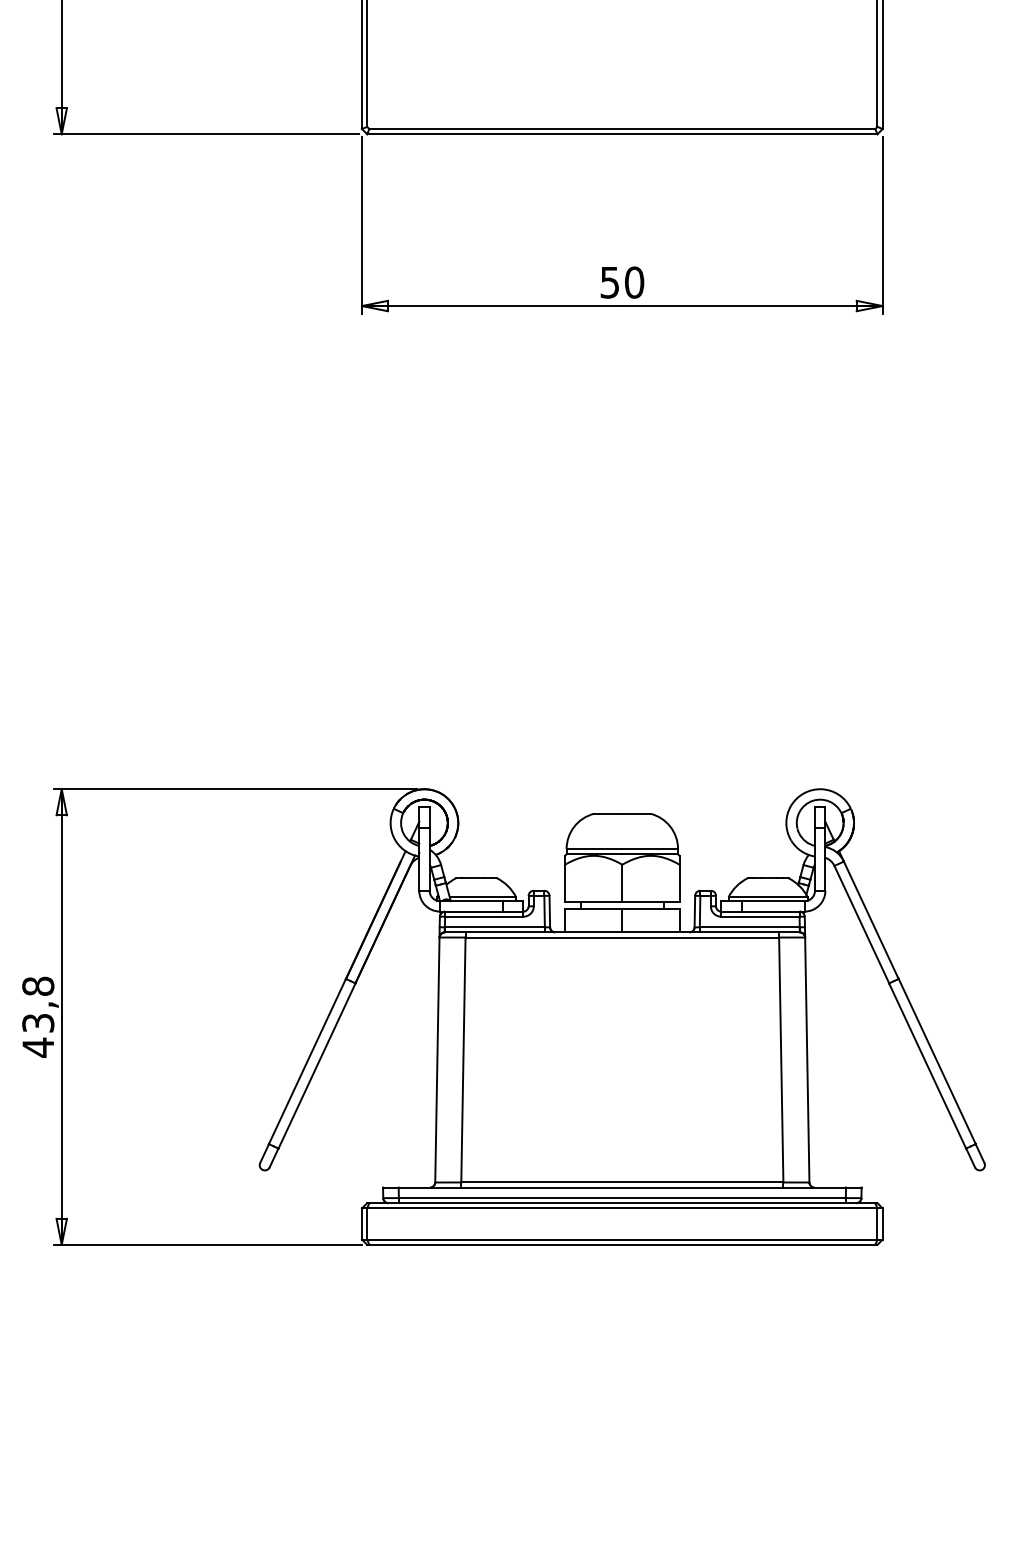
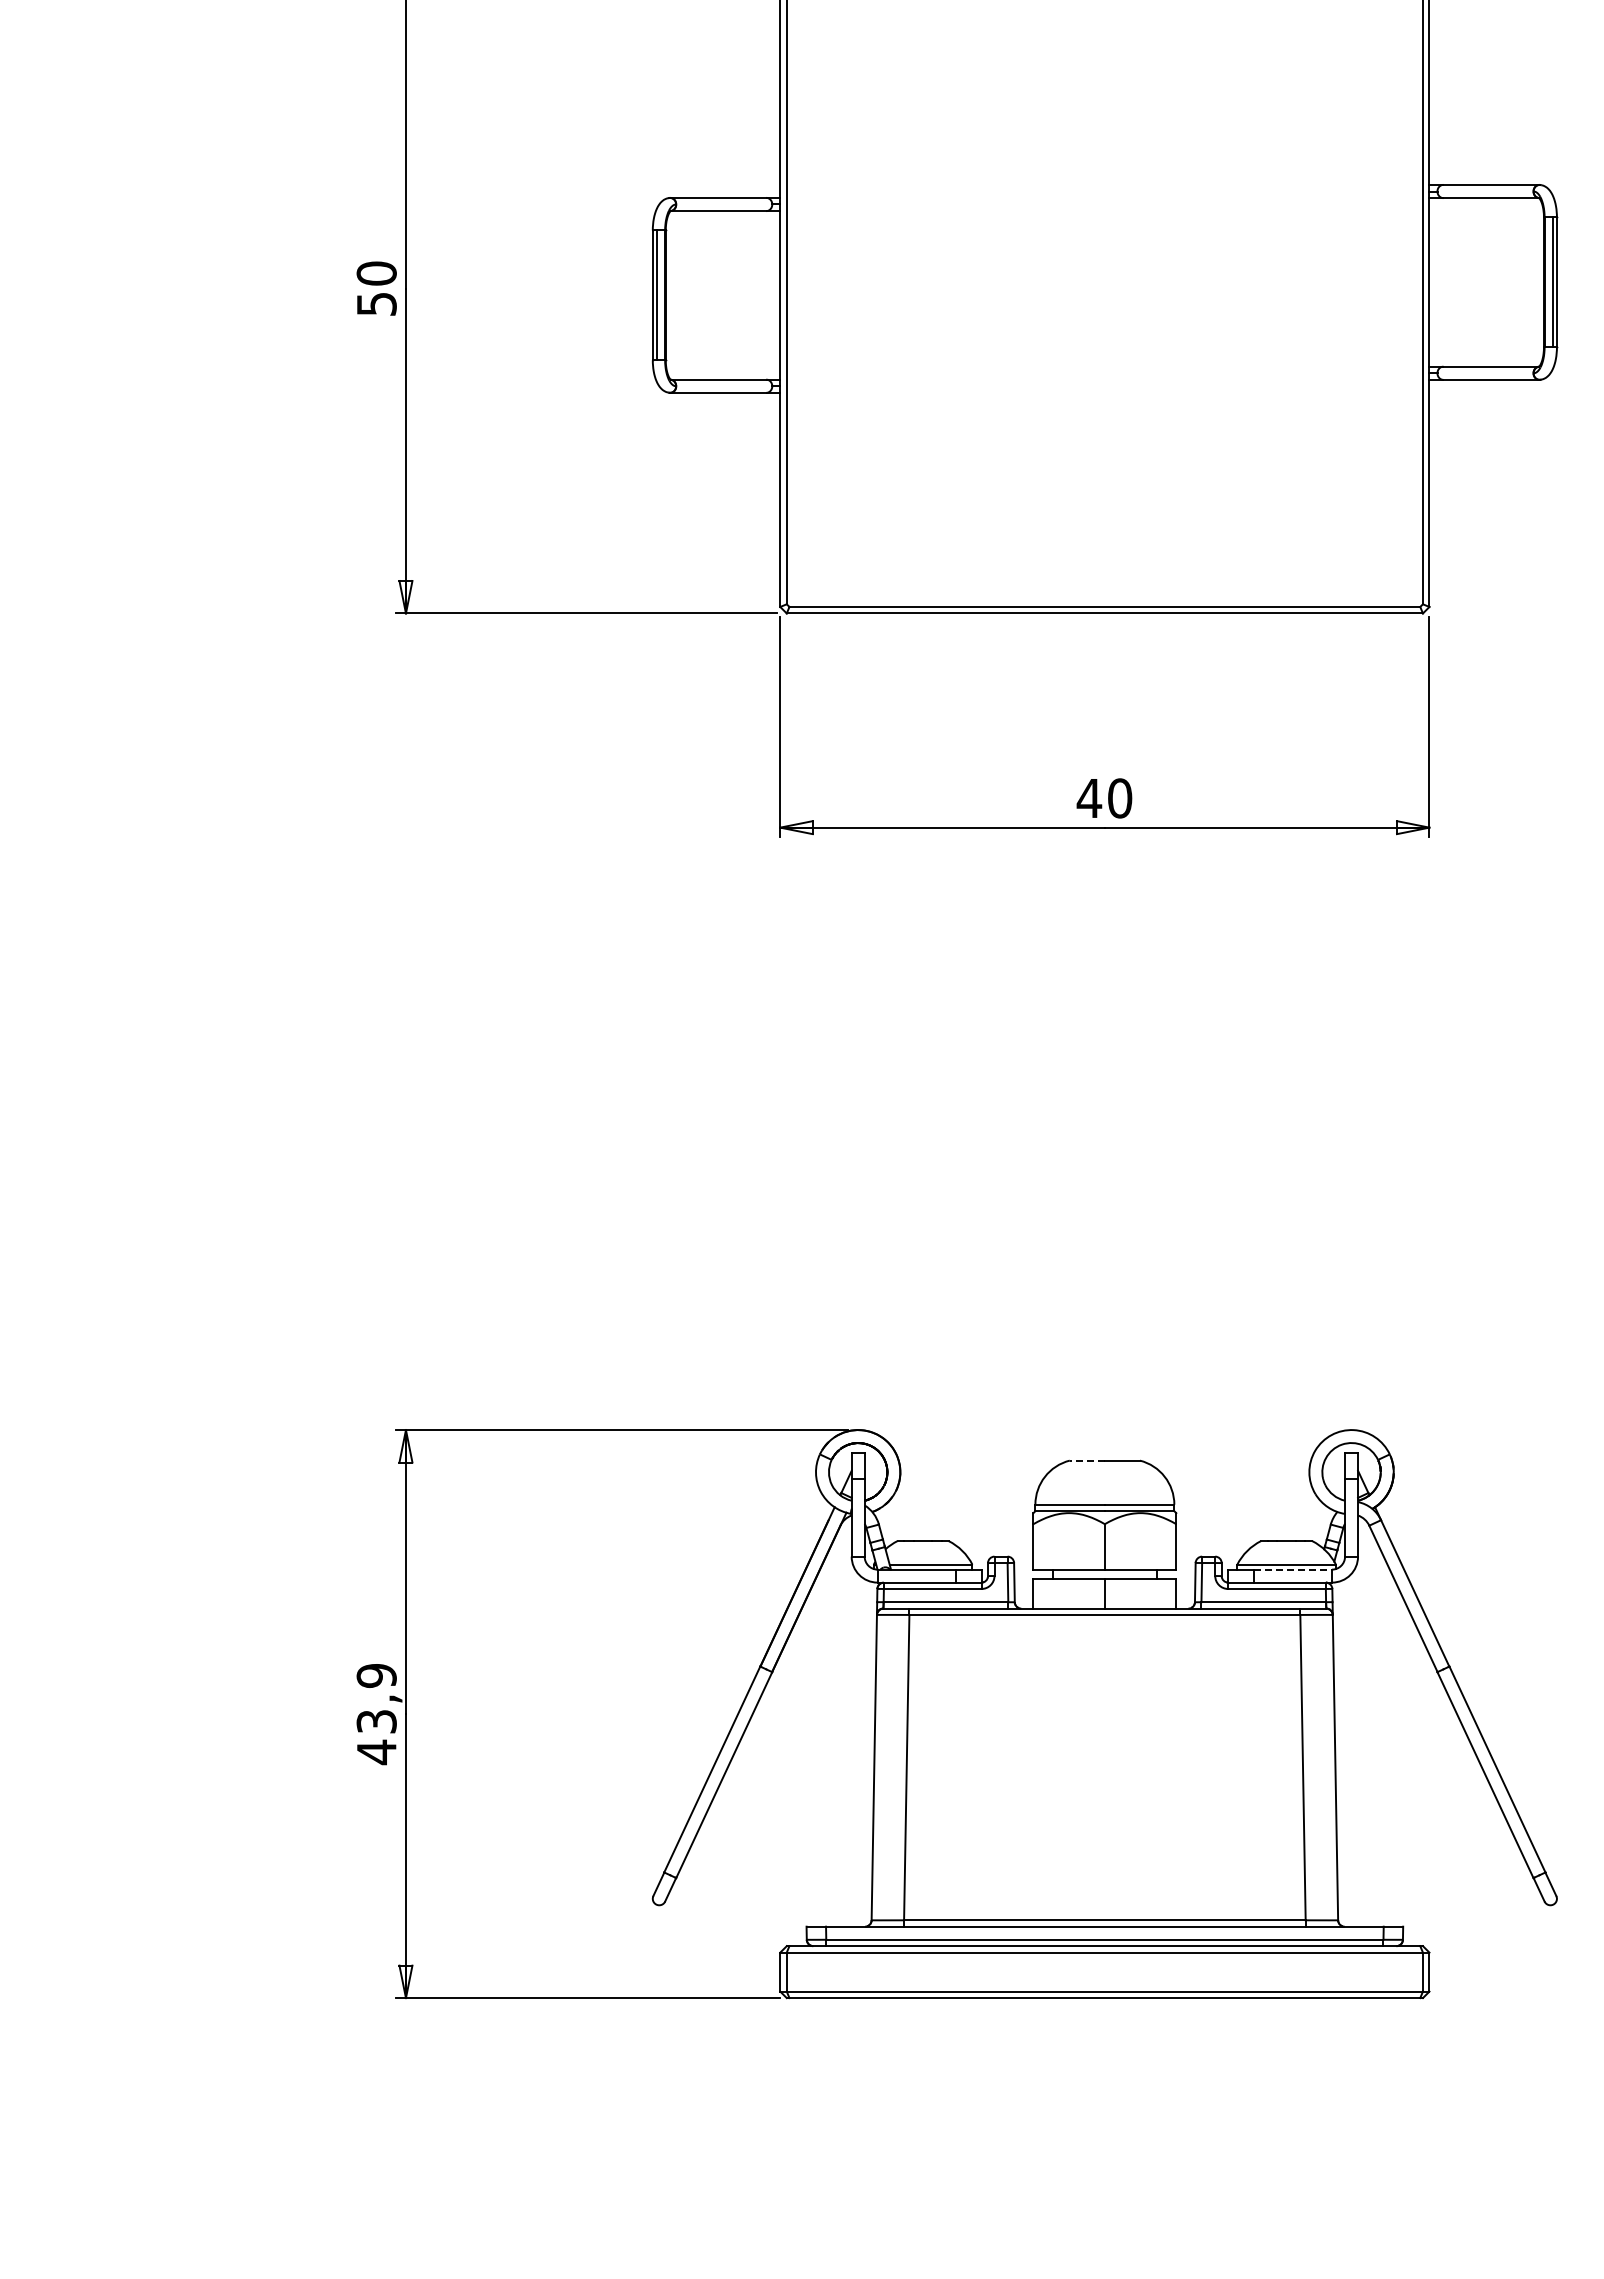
text: (610, 282) -> (1089, 798), 50 -> 40
line: (608, 813) -> (1087, 1460), solid -> dashed
line: (773, 901) -> (1293, 1569), solid -> dashed
text: (38, 986) -> (376, 1675), 43,8 -> 43,9

